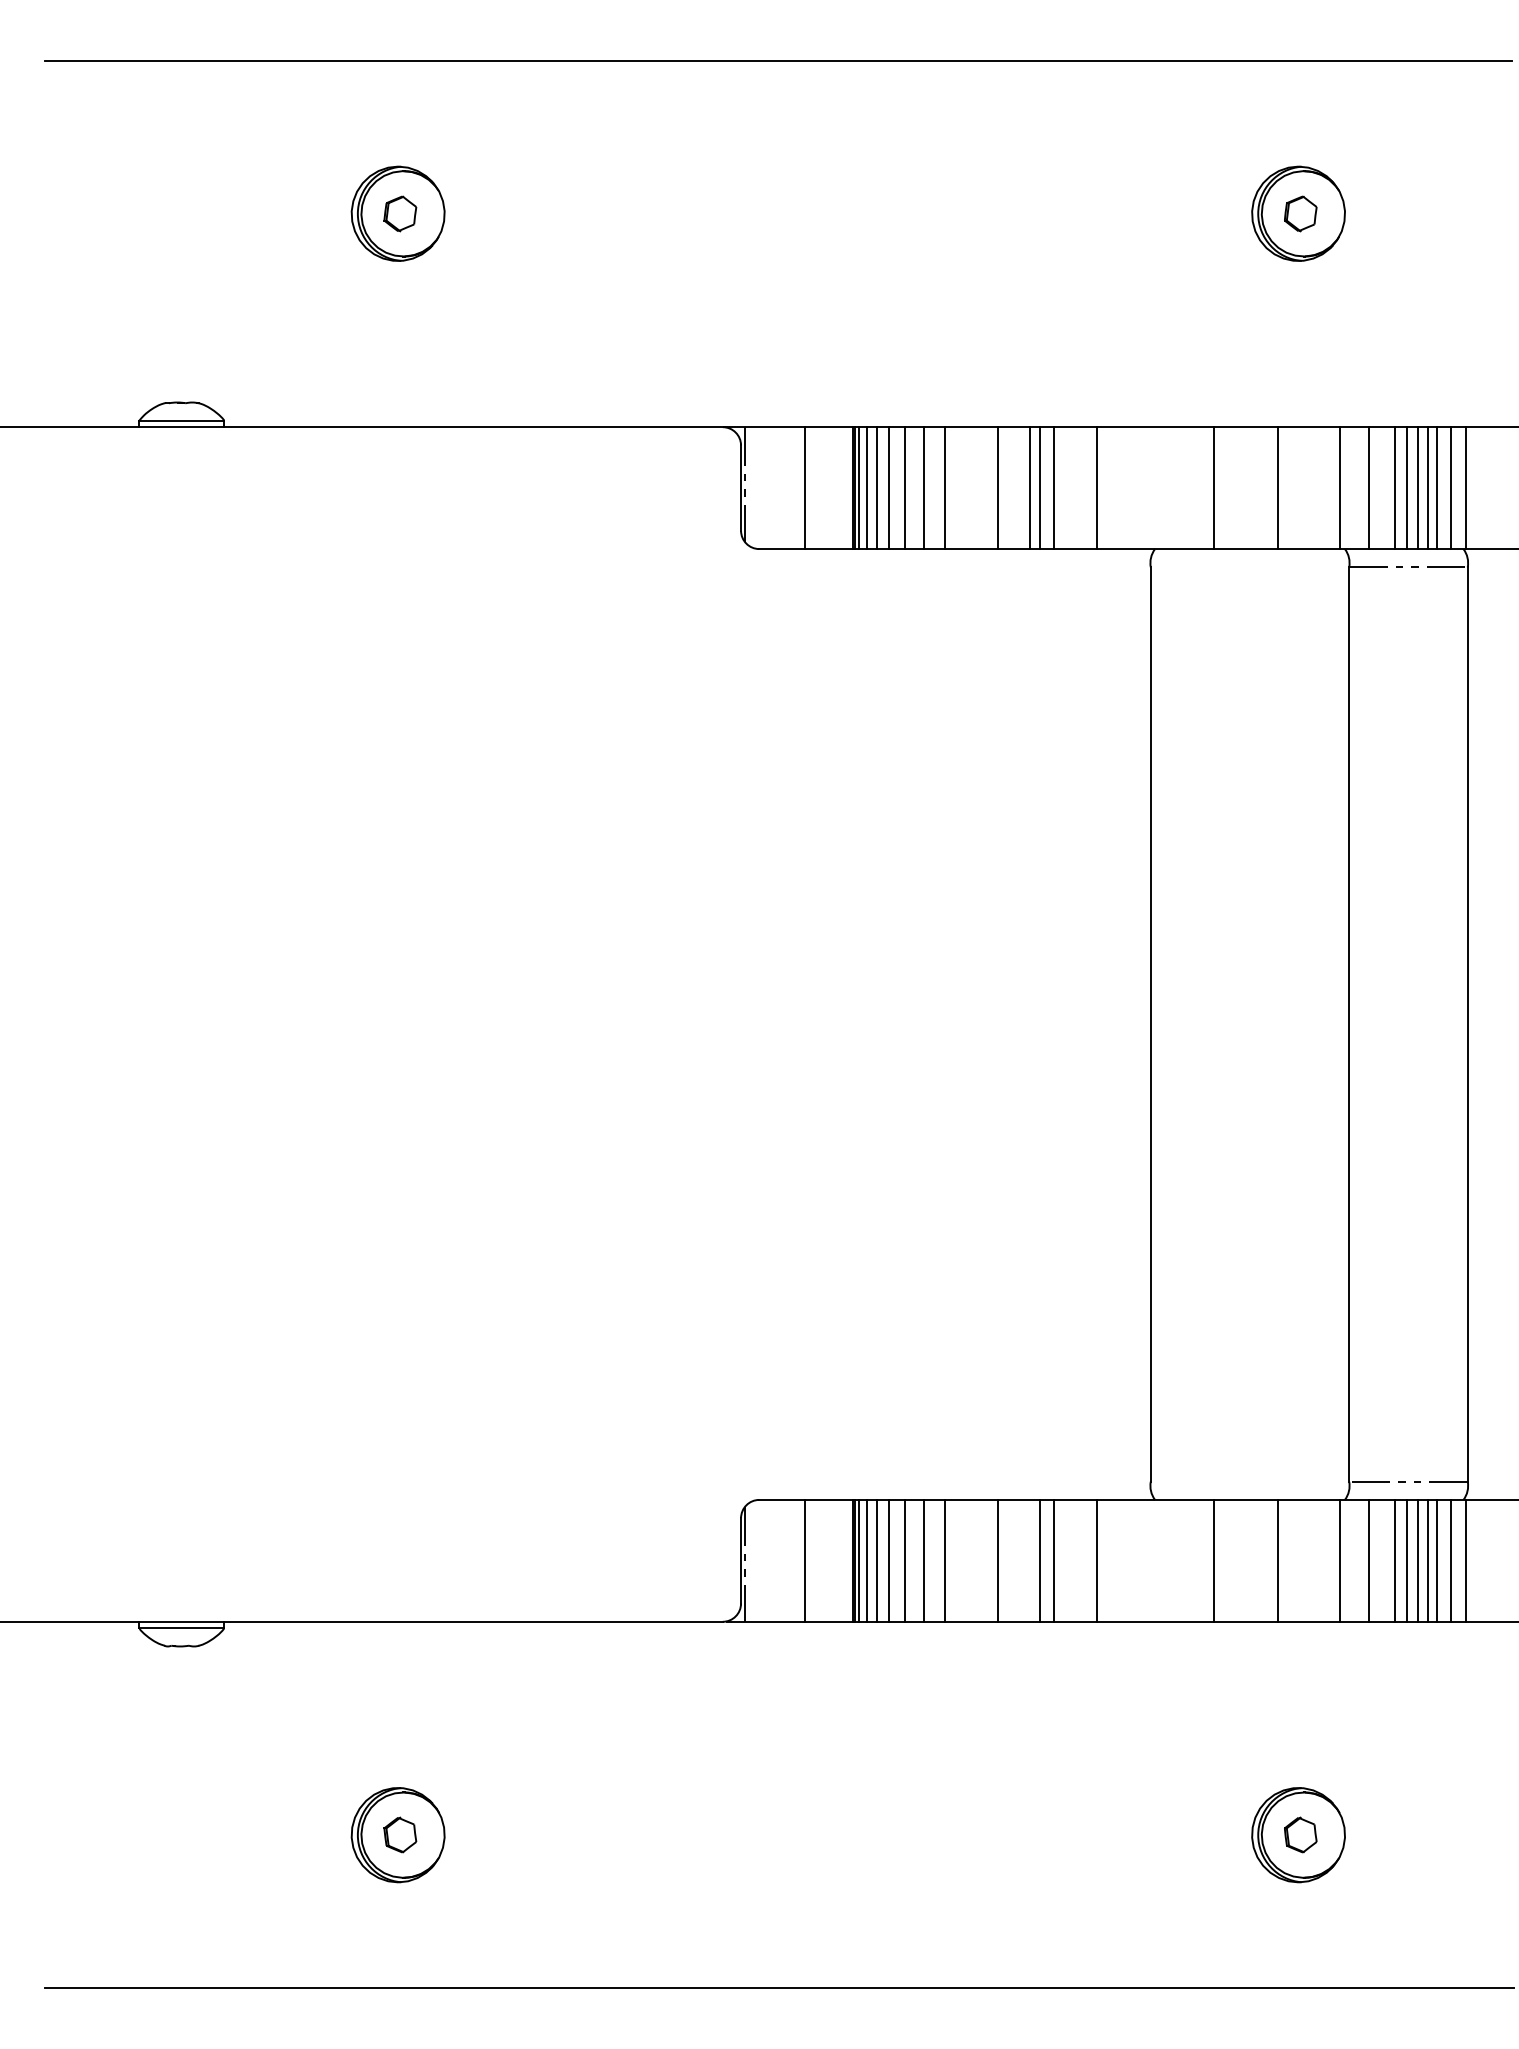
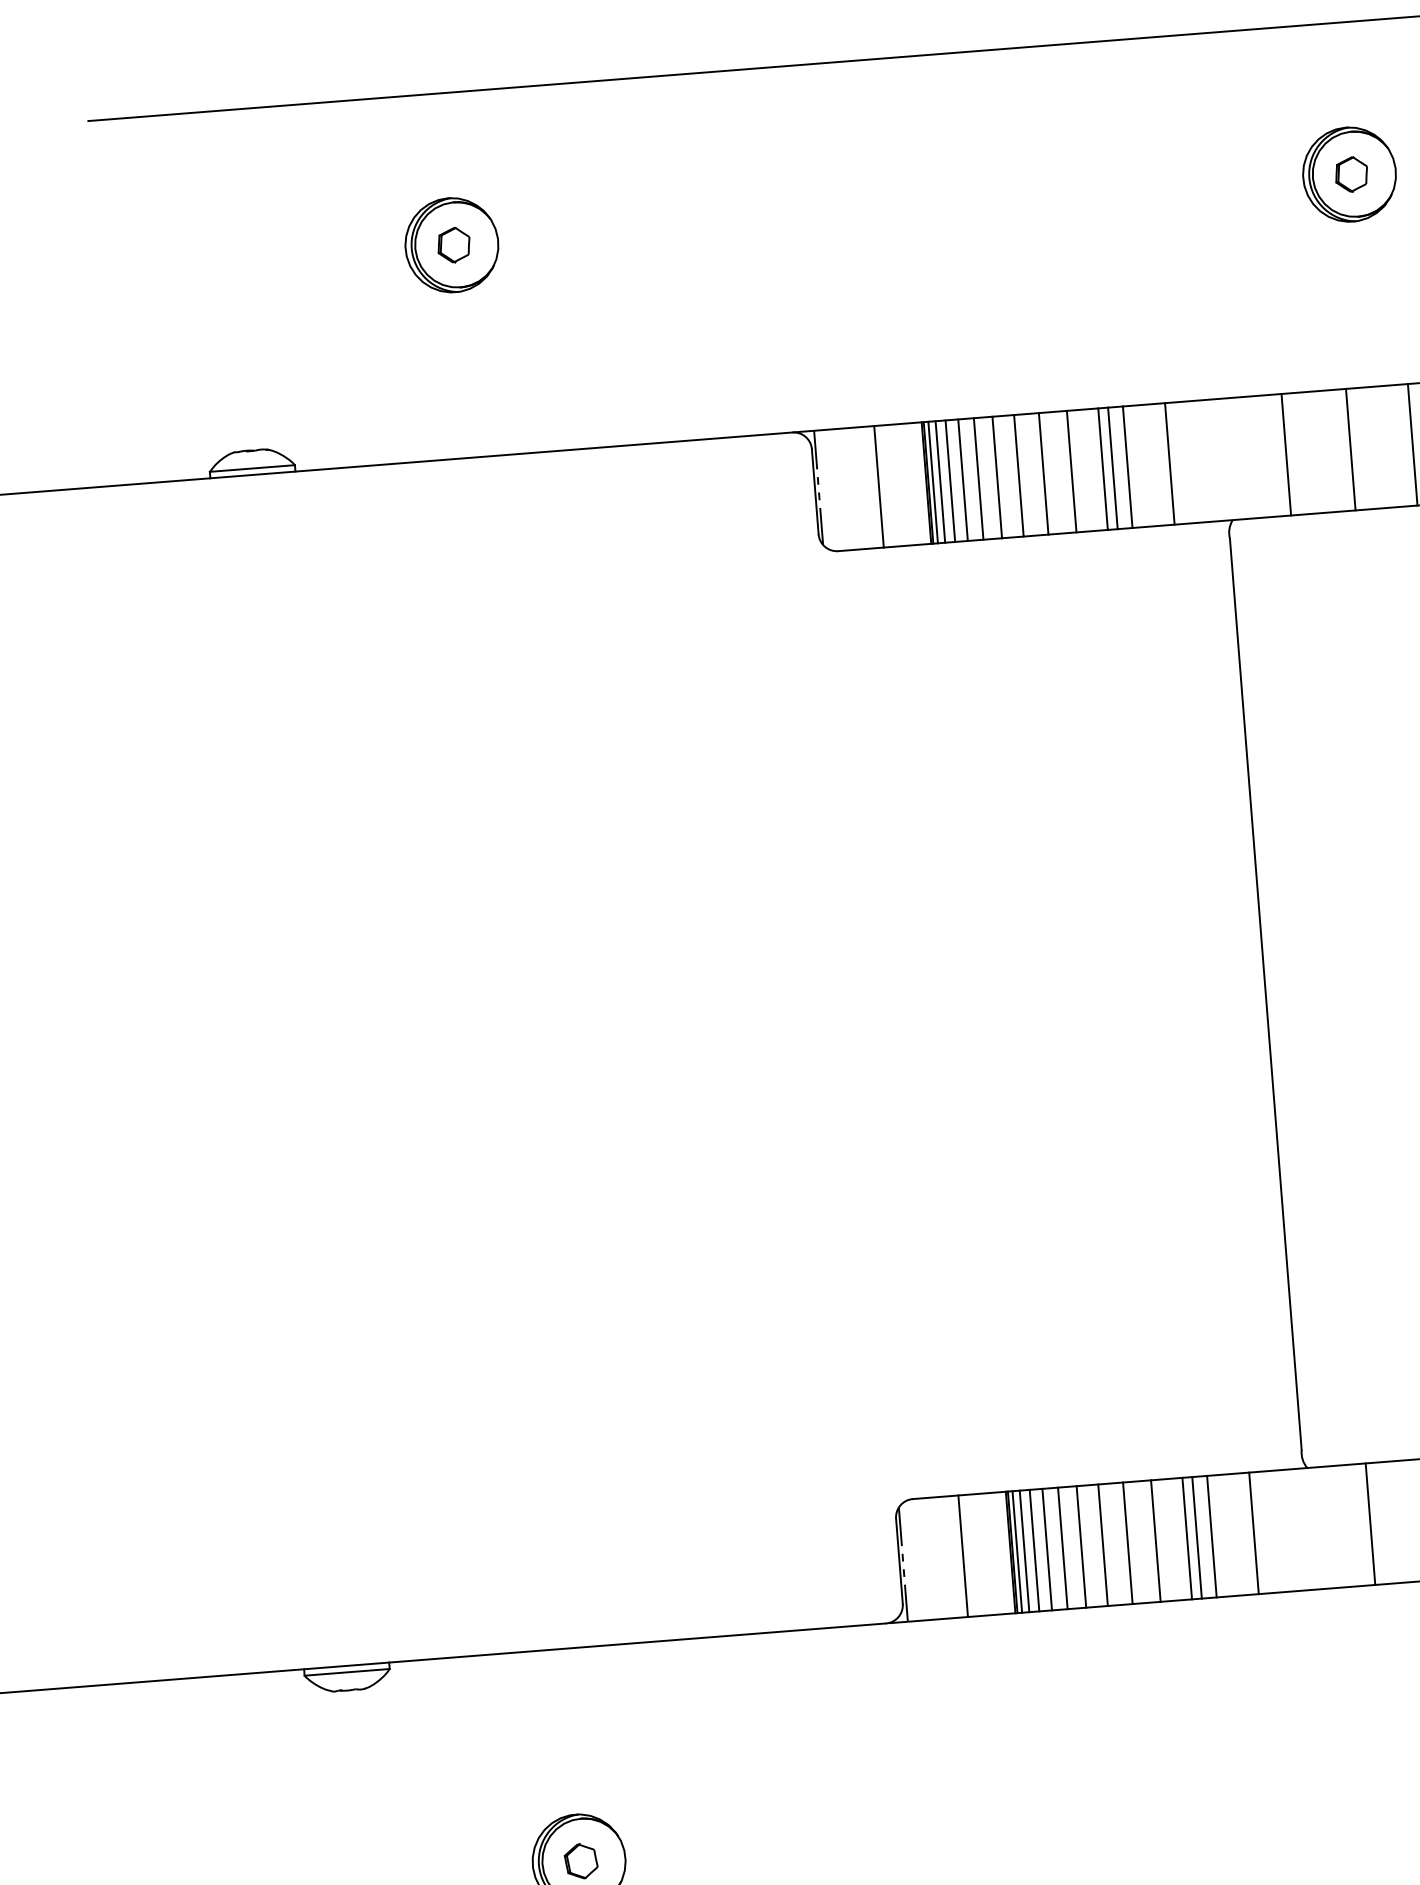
line: (970, 488) -> (1044, 474), added
line: (970, 1560) -> (1128, 1542), added
line: (1029, 1560) -> (1186, 1538), added

